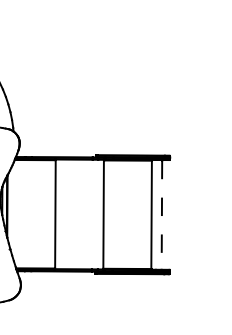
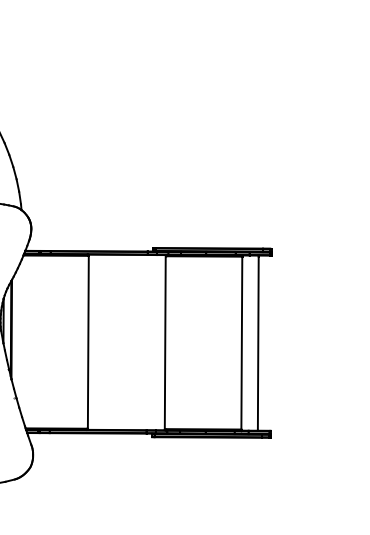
line: (161, 215) -> (257, 344), dashed -> solid

